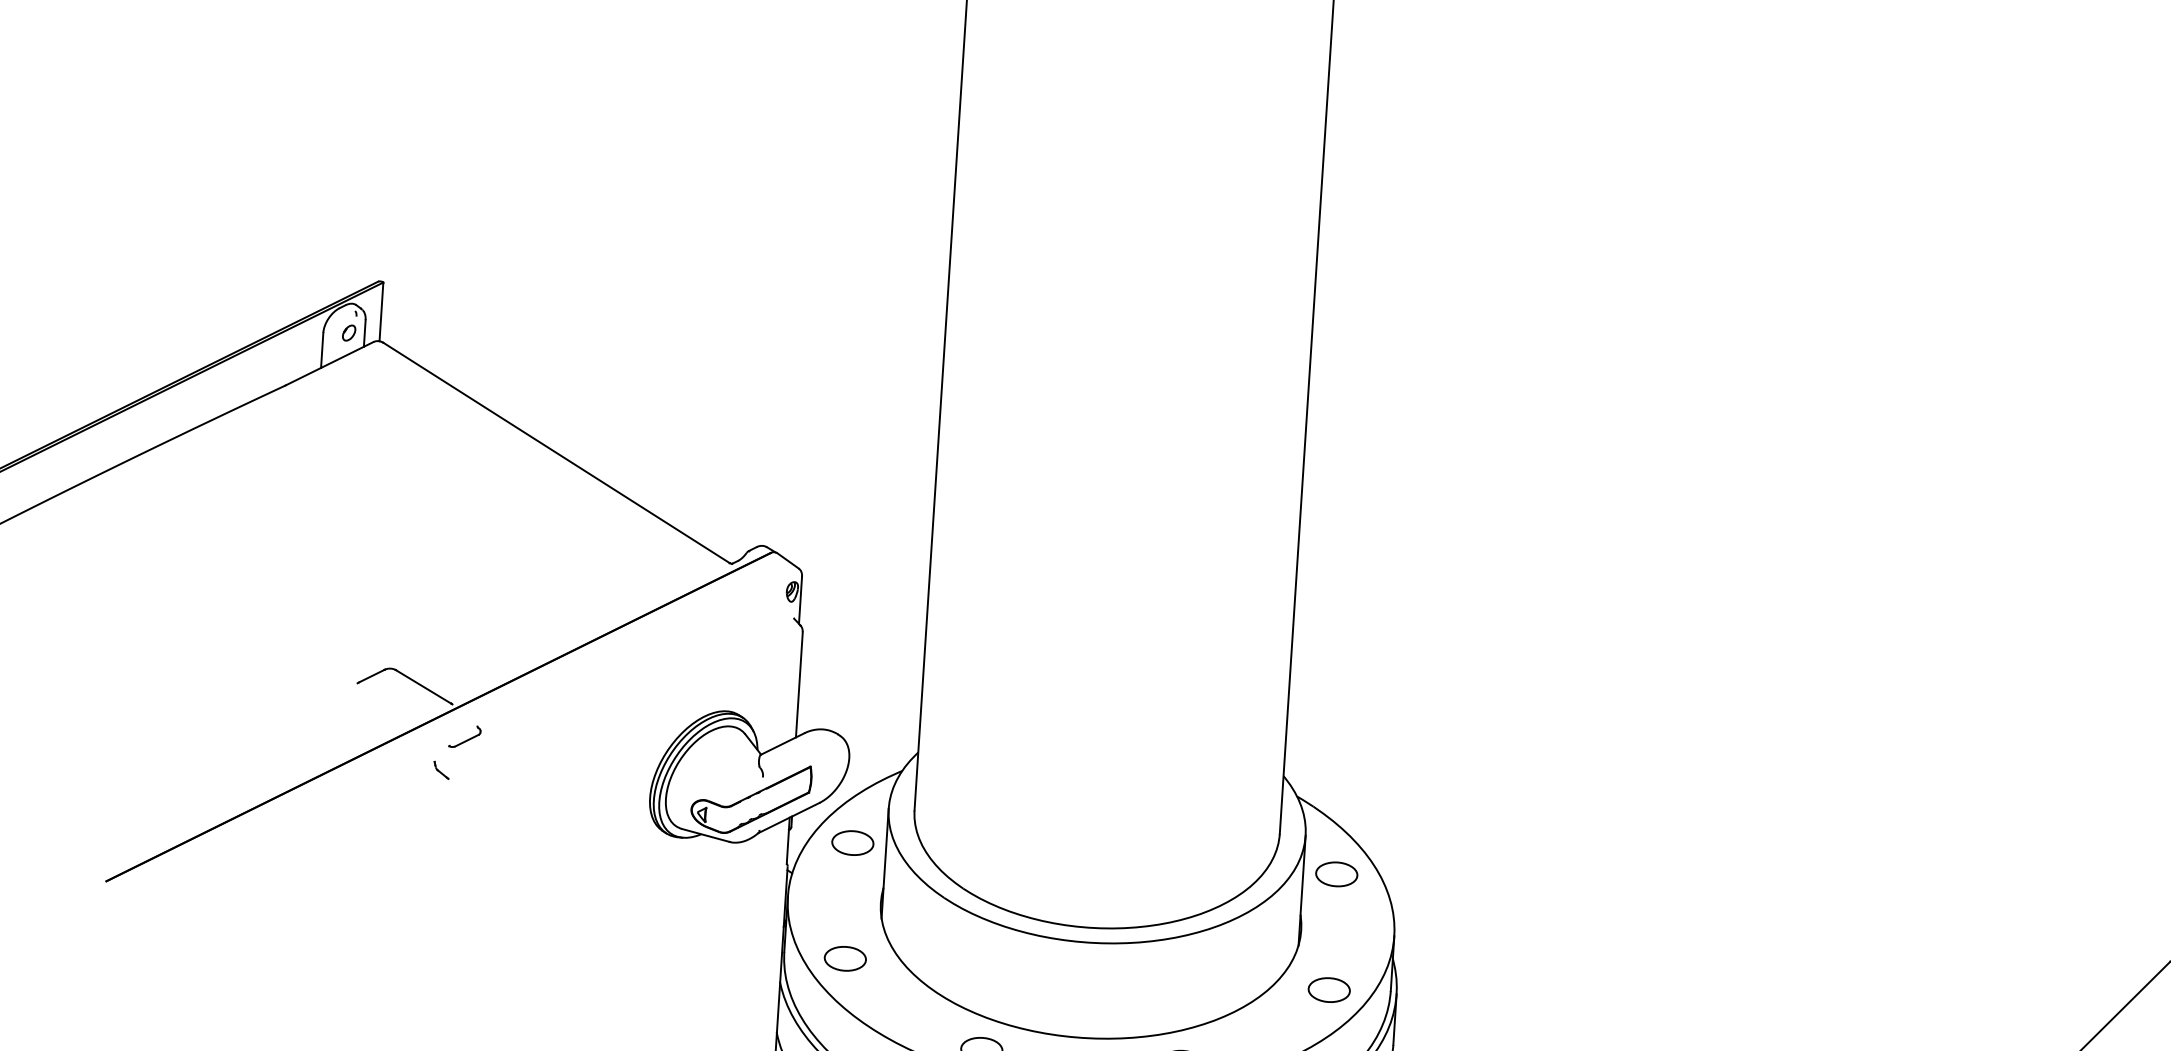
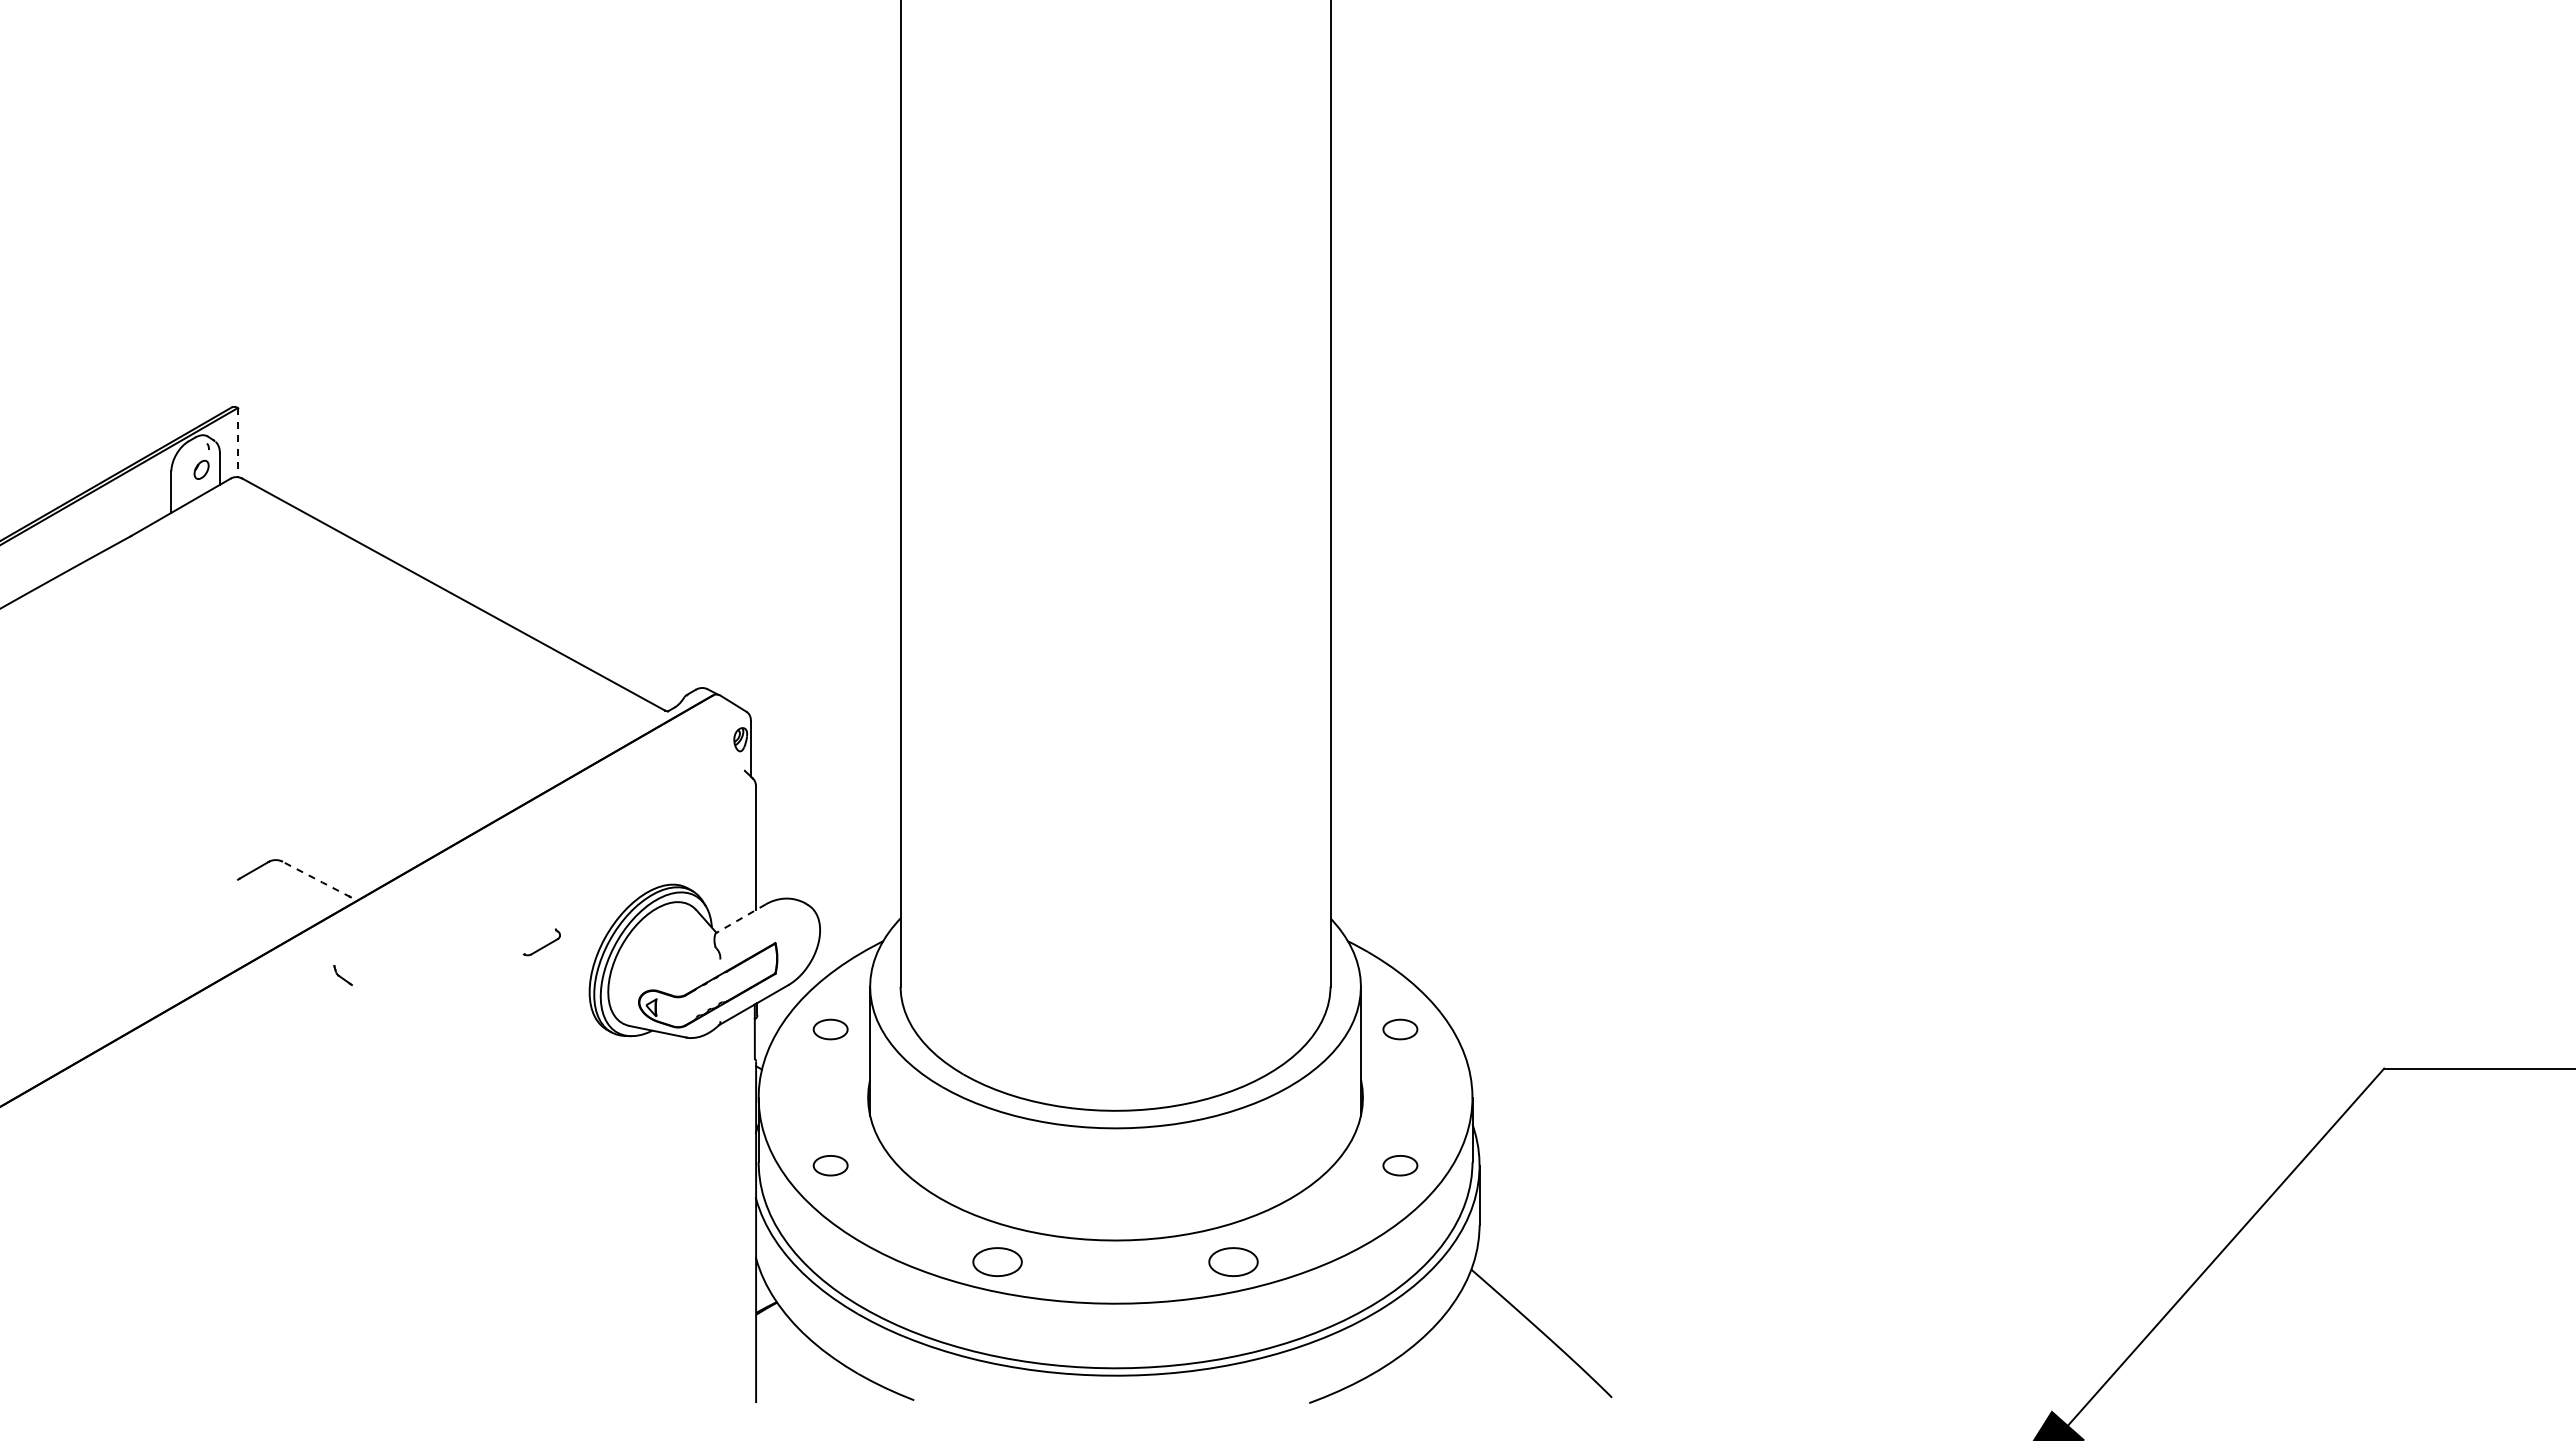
line: (381, 311) -> (237, 442), solid -> dashed
line: (425, 687) -> (317, 879), solid -> dashed
part: (464, 736) -> (541, 942), moved
line: (782, 743) -> (740, 918), solid -> dashed
part: (852, 843) -> (830, 1029), size x0.7
part: (1336, 874) -> (1400, 1029), size x0.7
part: (845, 958) -> (830, 1165), size x0.7
part: (1329, 989) -> (1400, 1165), size x0.7

